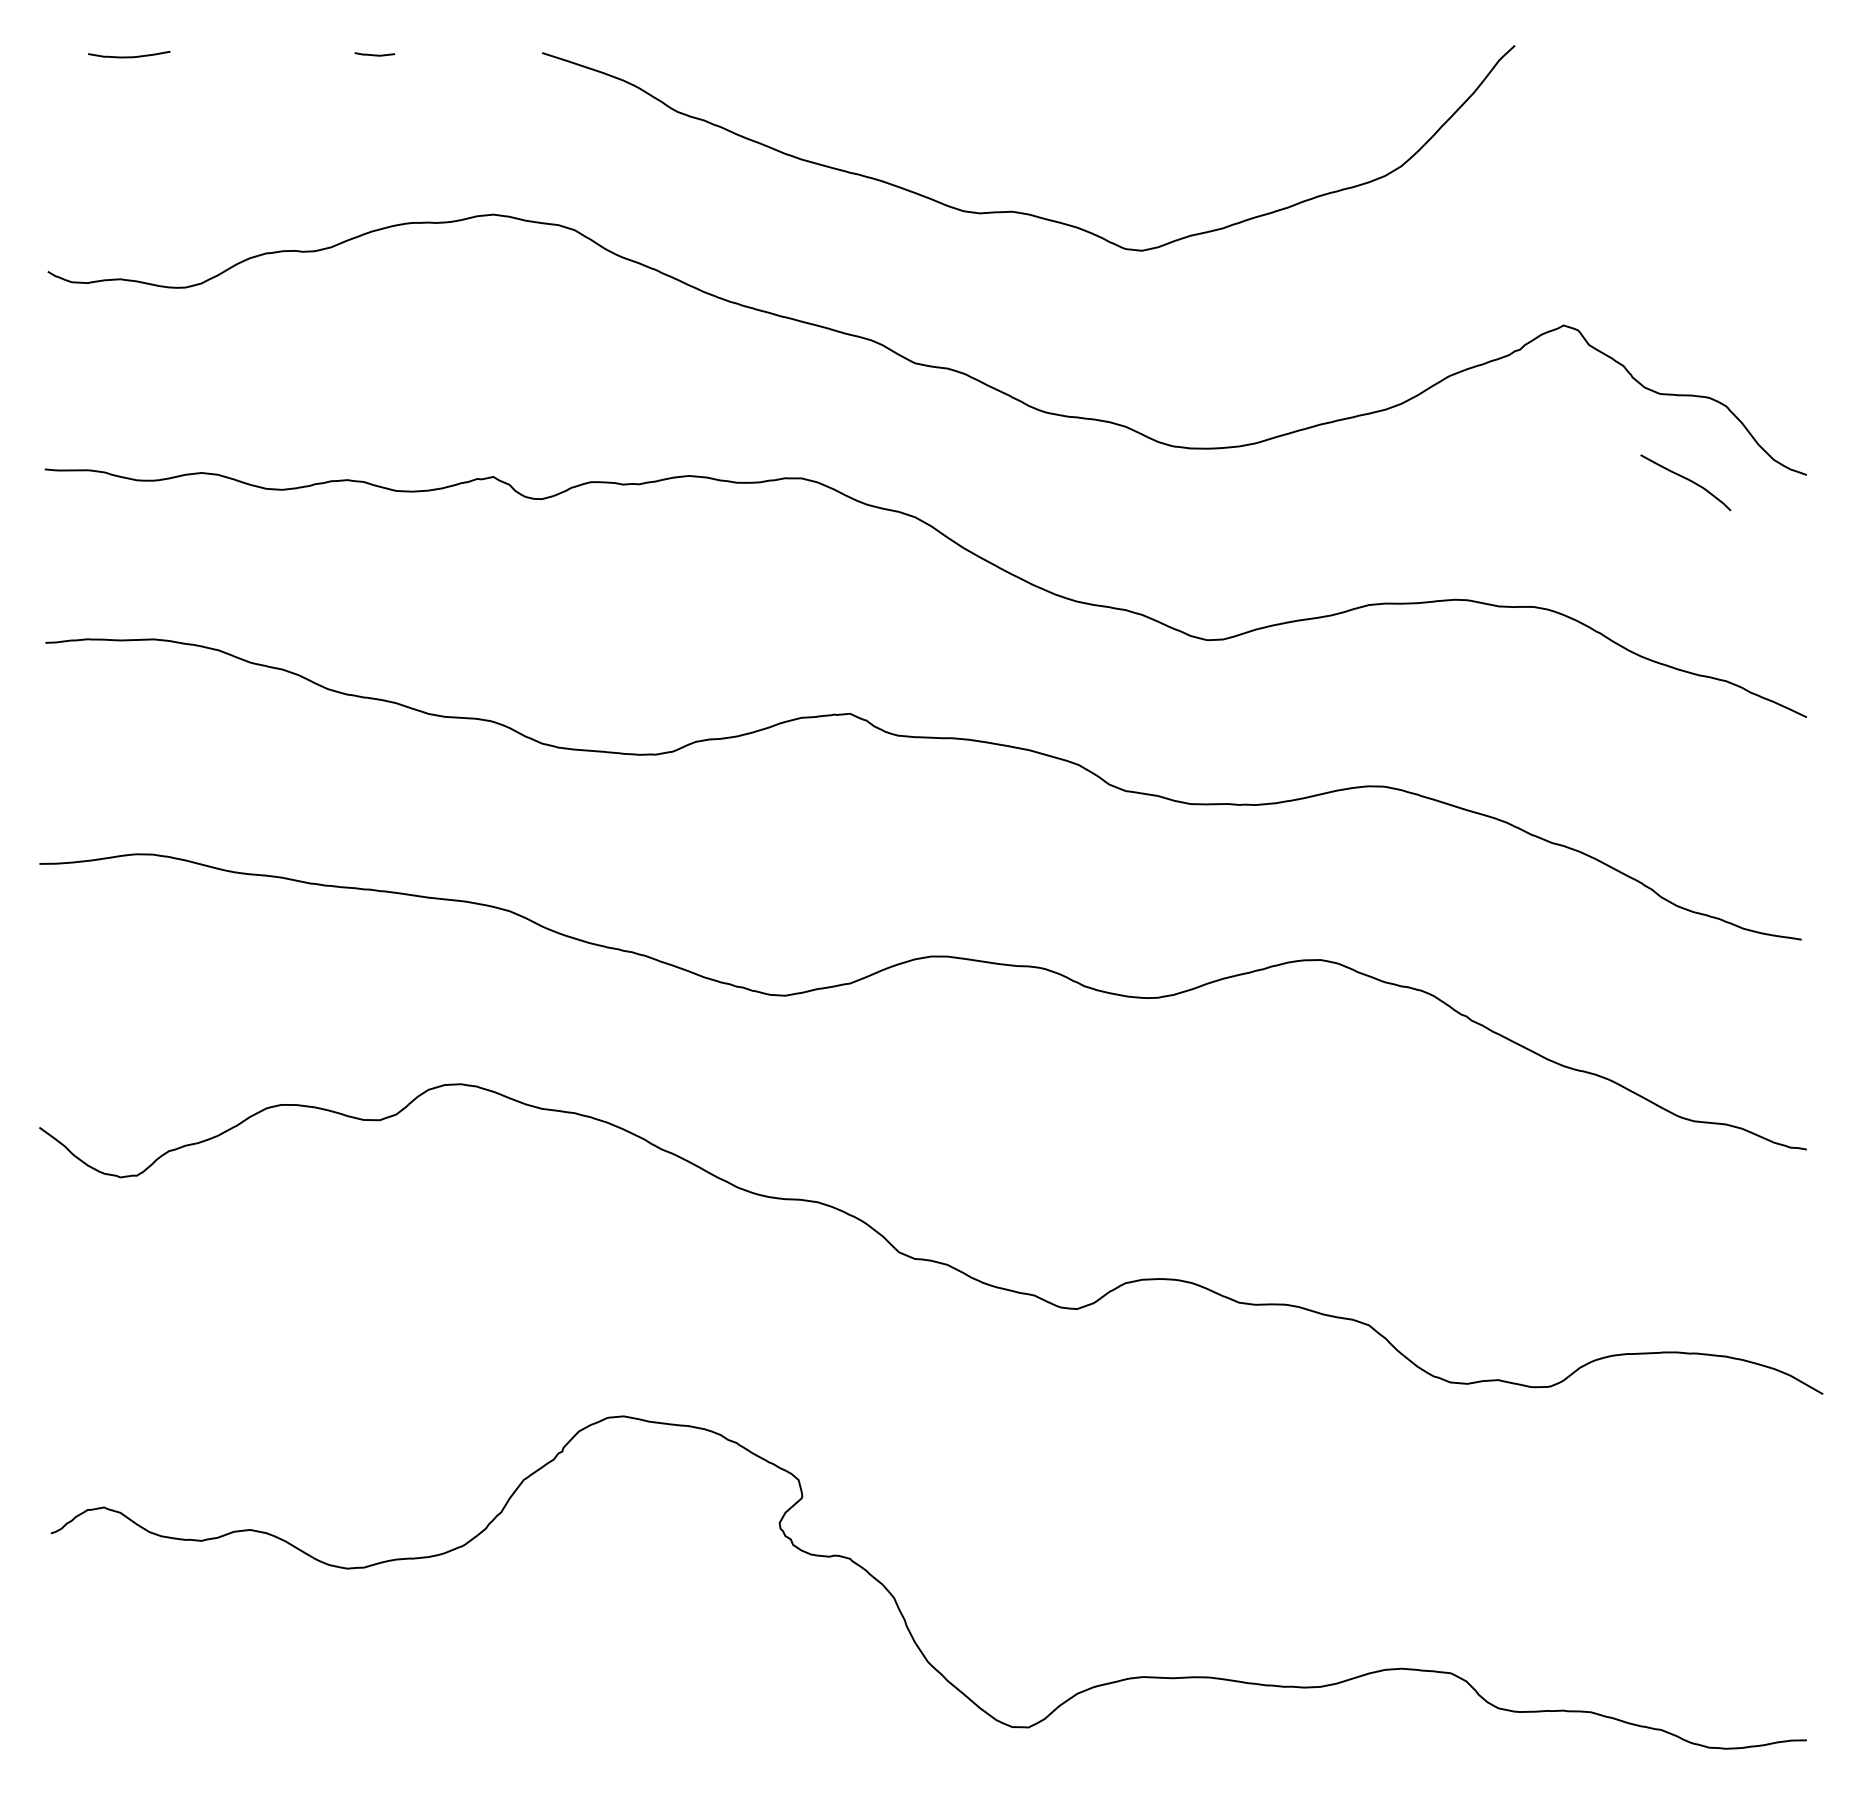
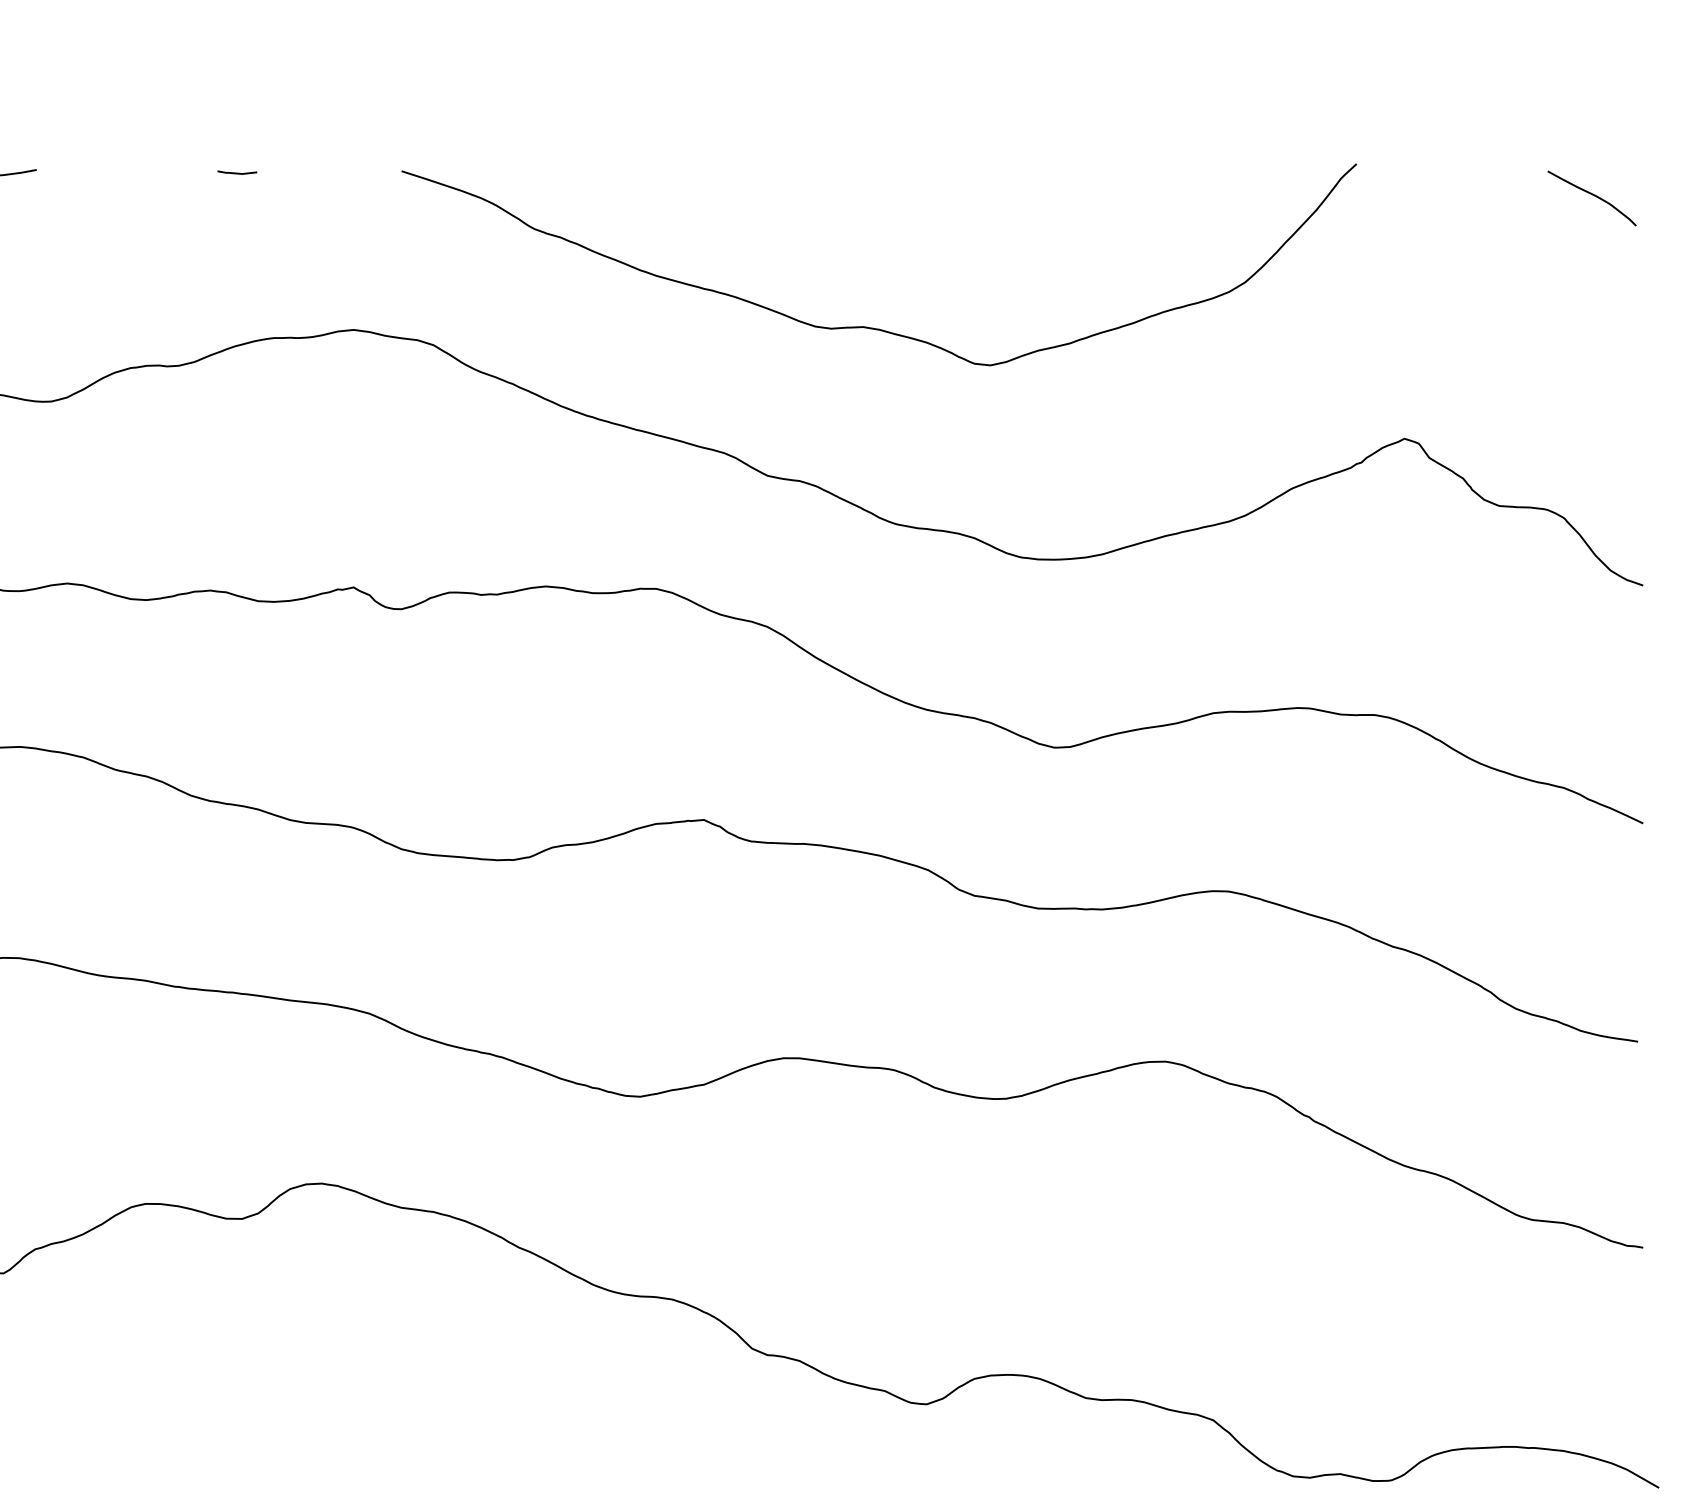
curve: (1687, 480) -> (1593, 196), moved

